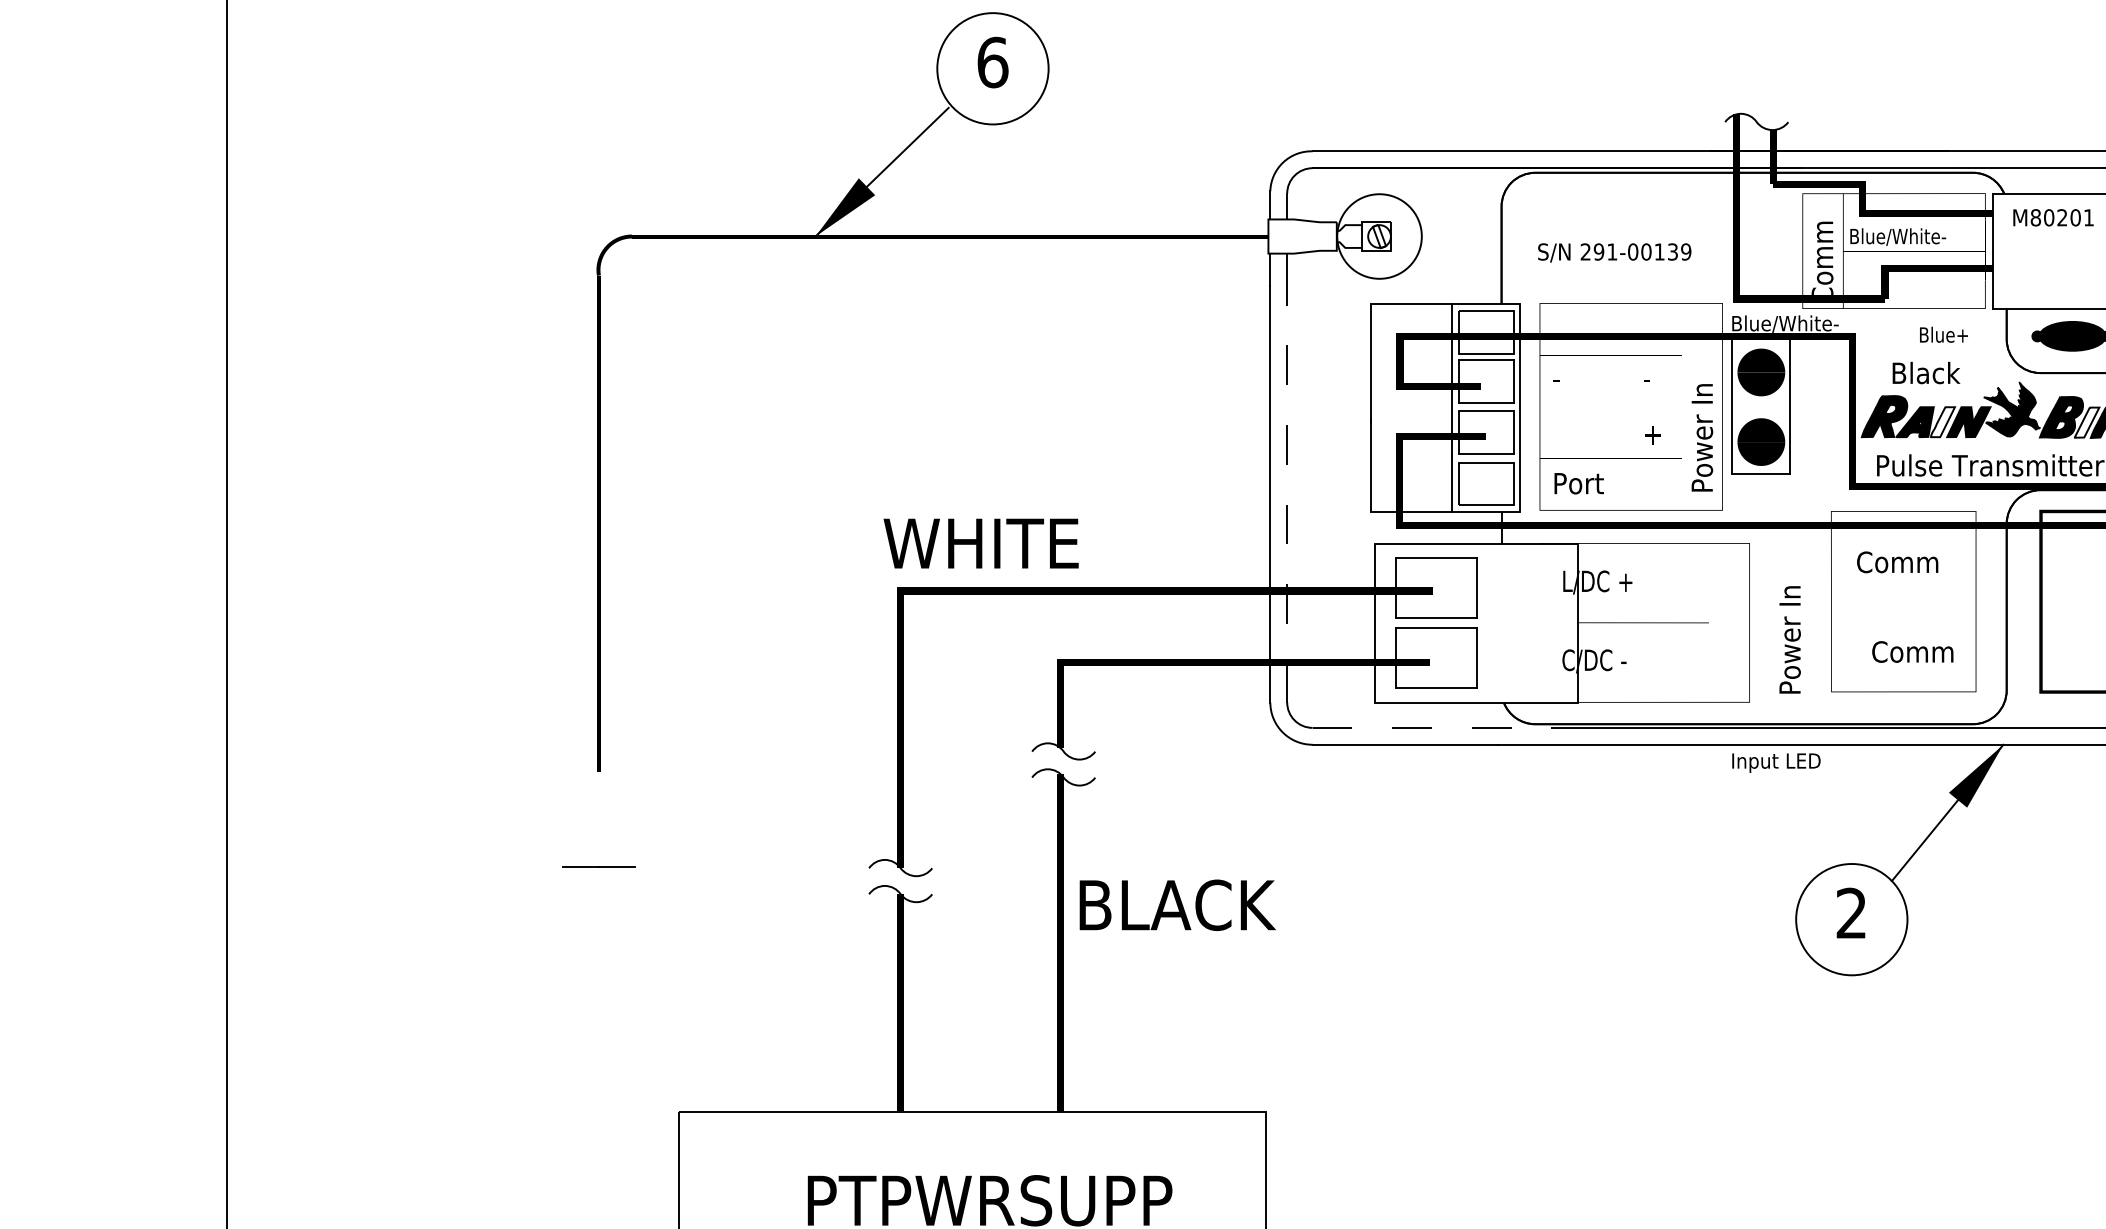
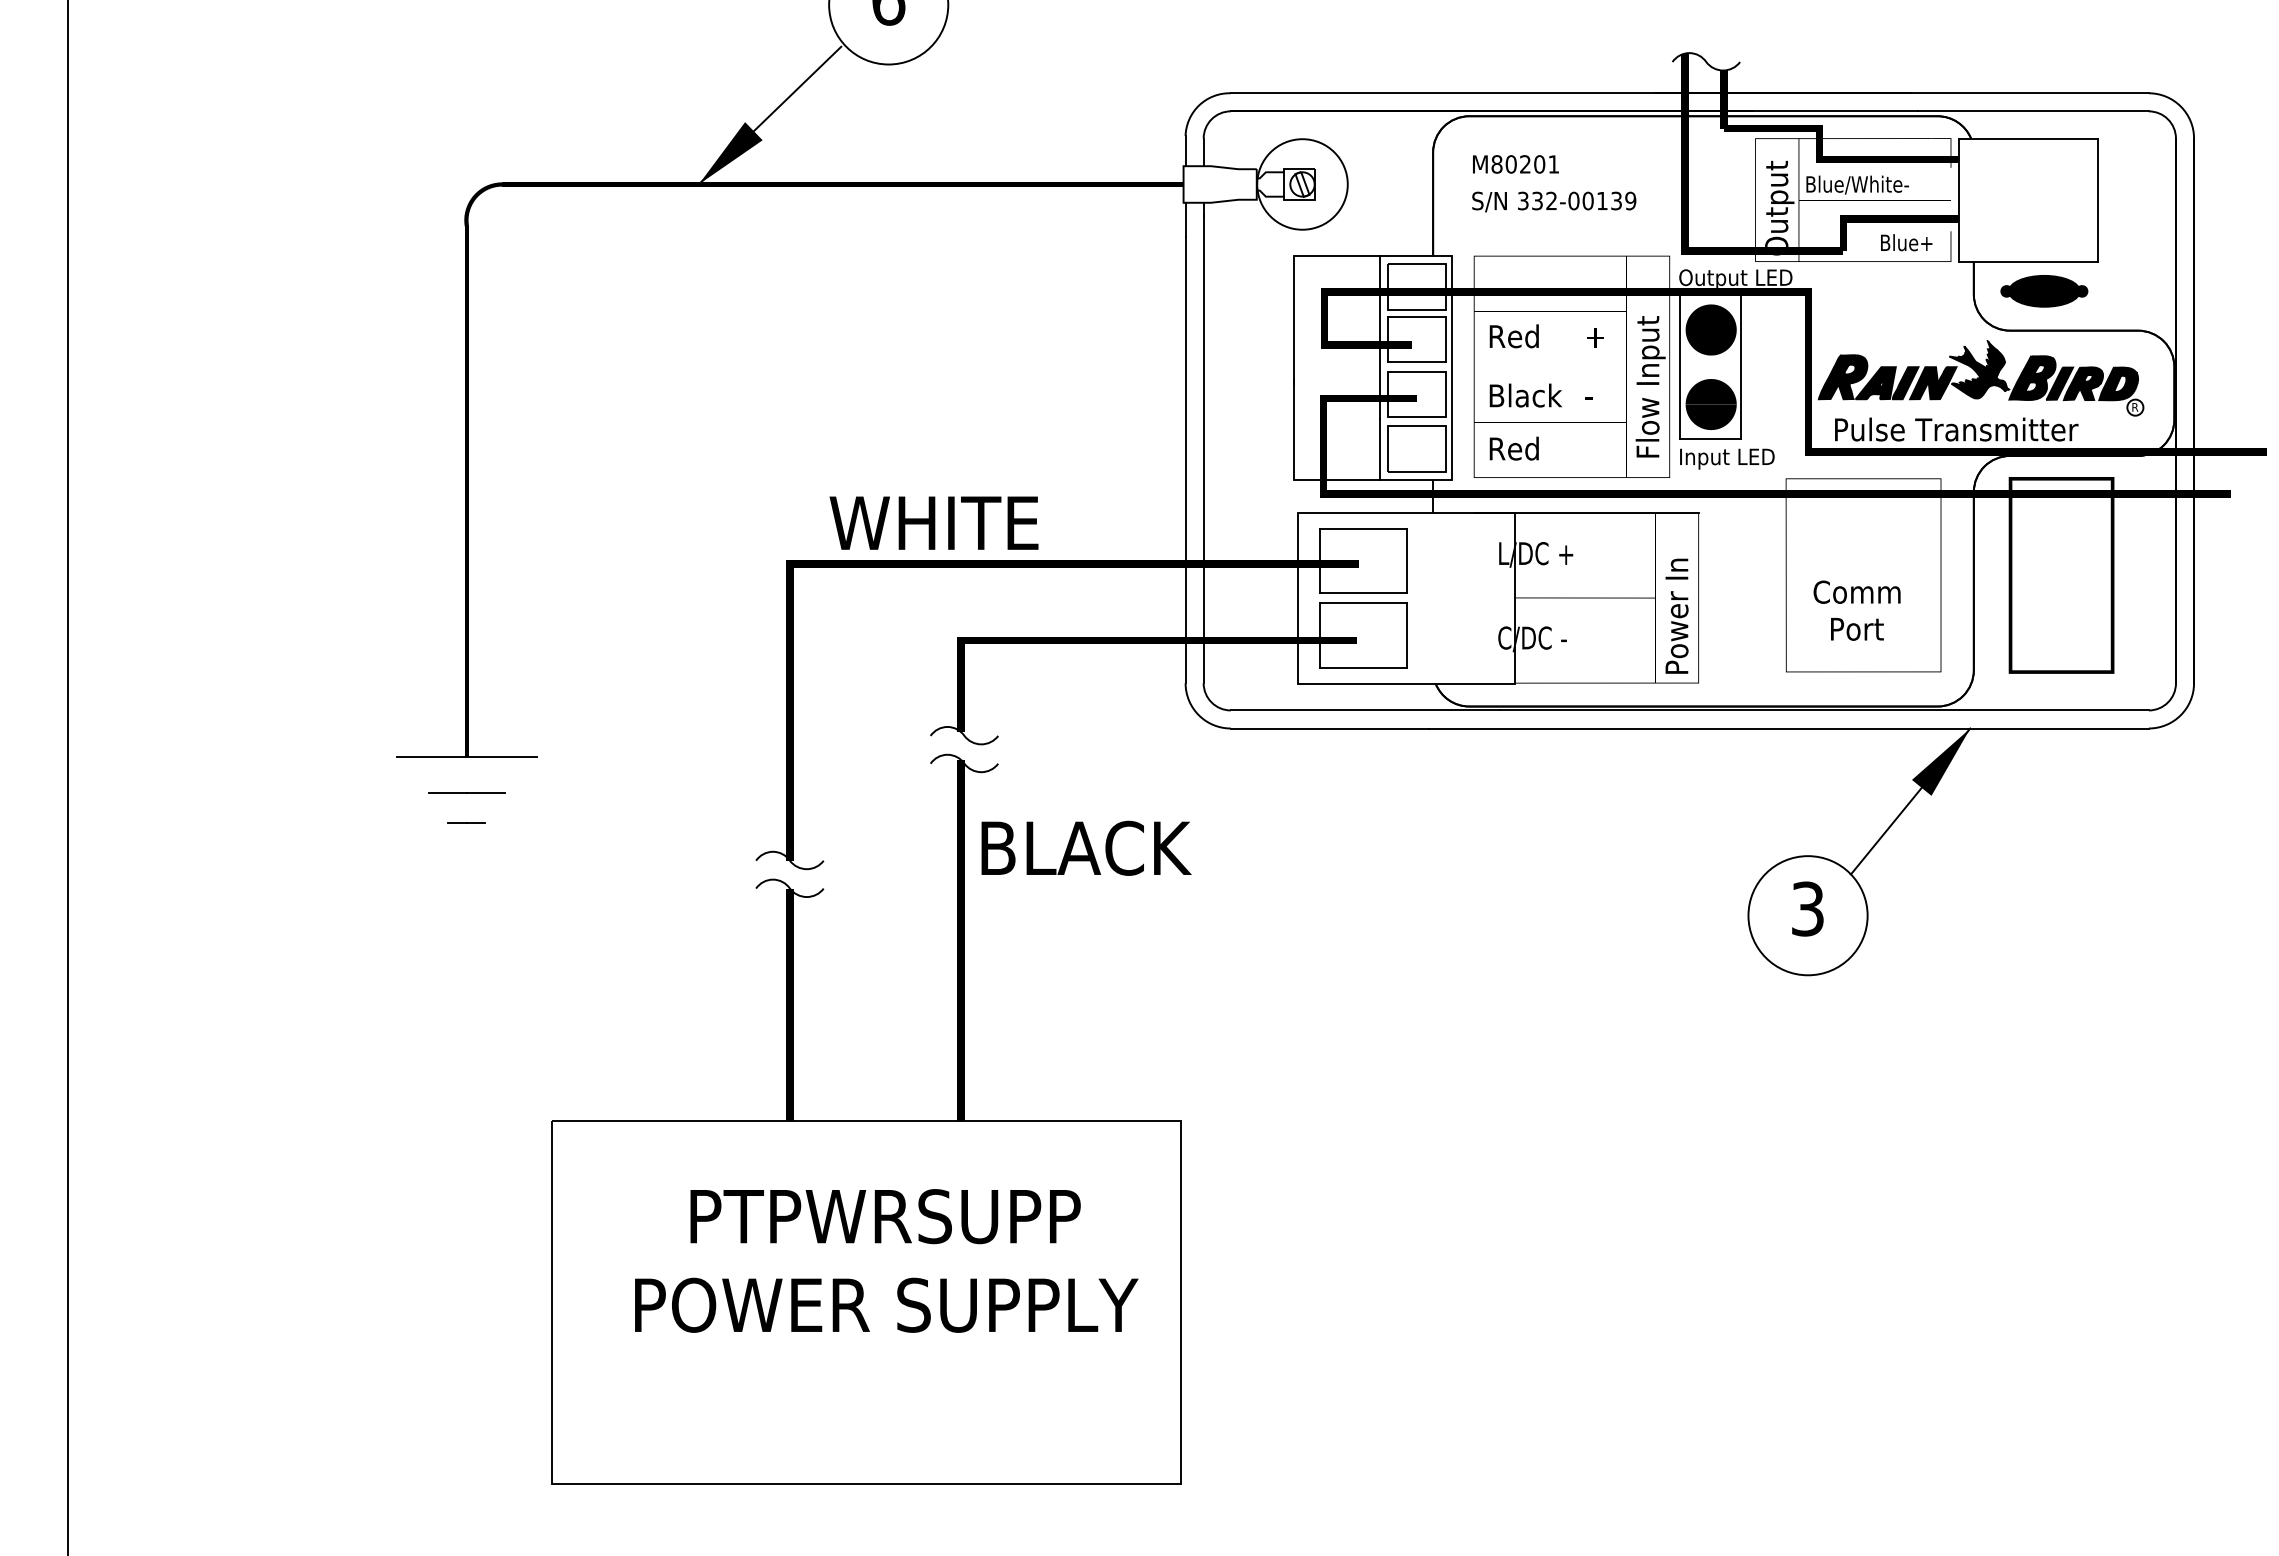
text: (2053, 217) -> (1515, 164), moved
text: (1599, 251) -> (1537, 200), 291-00139 -> 332-00139
text: (1825, 253) -> (1779, 202), Comm -> Output
text: (1784, 323) -> (1736, 277), Blue/White- -> Output LED
text: (1943, 334) -> (1906, 242), moved
text: (1926, 372) -> (1525, 395), moved
text: (1576, 378) -> (1513, 336), - -> Red
text: (1652, 379) -> (1594, 337), - -> +
fill: (1942, 422) -> (1905, 383), added
fill: (2086, 422) -> (2059, 383), added
text: (1704, 424) -> (1650, 385), Power In -> Flow Input
text: (1652, 435) -> (1594, 397), + -> -
text: (1580, 483) -> (1517, 448), Port -> Red
line: (1287, 484) -> (1203, 449), dashed -> solid
text: (980, 542) -> (933, 522), moved
line: (1644, 543) -> (1586, 513), added
text: (1897, 561) -> (1856, 591), moved
text: (1789, 639) -> (1676, 615), moved
text: (1912, 651) -> (1872, 628), Comm -> Port
line: (1438, 727) -> (1365, 710), dashed -> solid
text: (1776, 762) -> (1727, 458), moved
line: (598, 771) -> (466, 757), added
line: (598, 832) -> (466, 822), added
line: (598, 866) -> (466, 792), moved
text: (1177, 904) -> (1086, 847), moved
text: (1851, 912) -> (1807, 908), 2 -> 3

